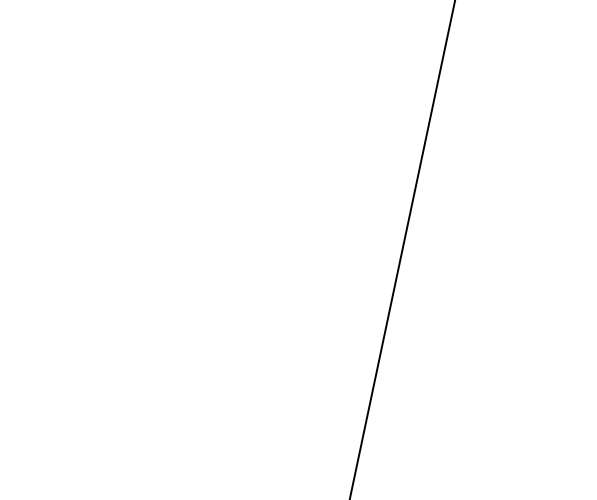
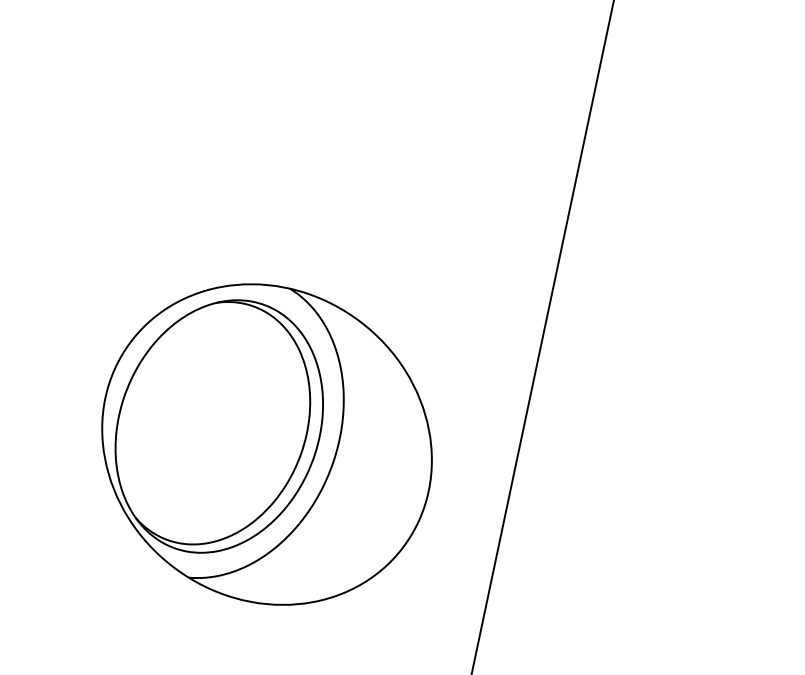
part: (197, 329) -> (266, 444), added

